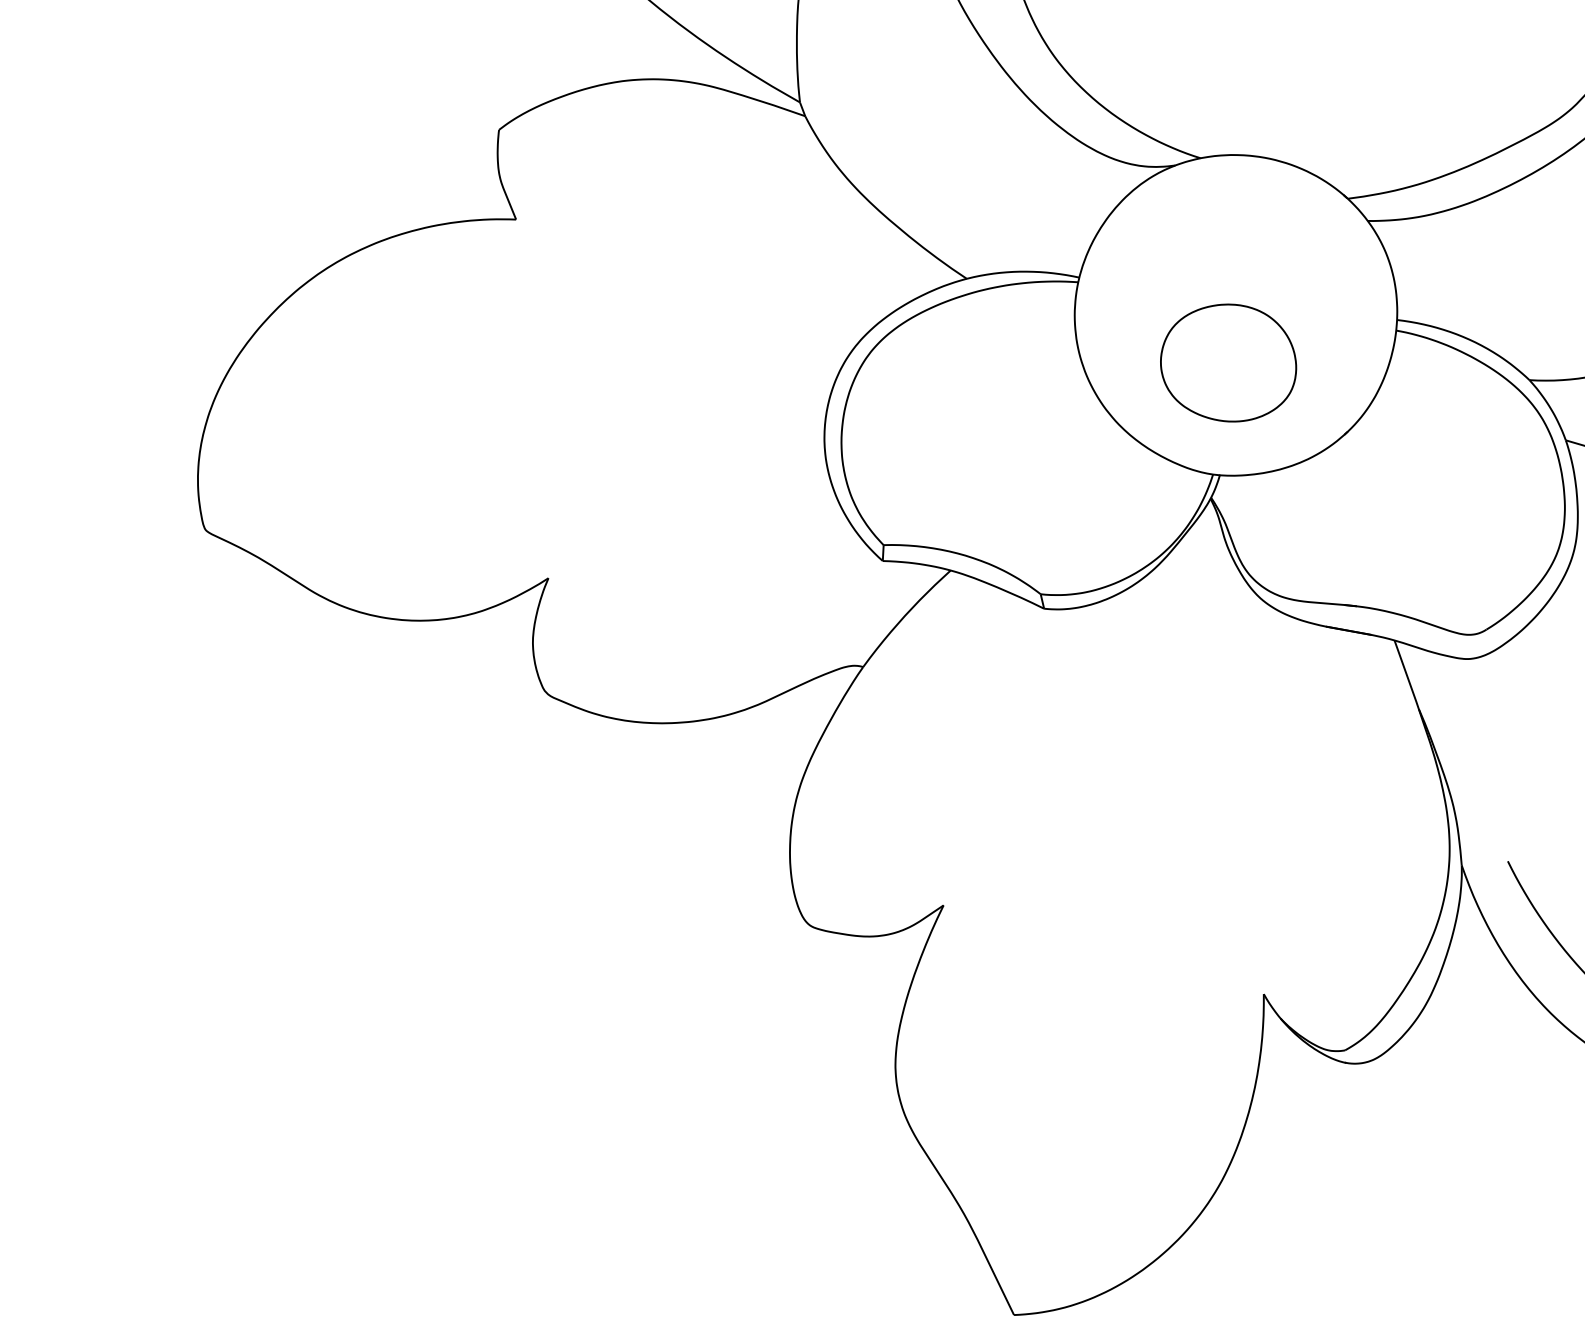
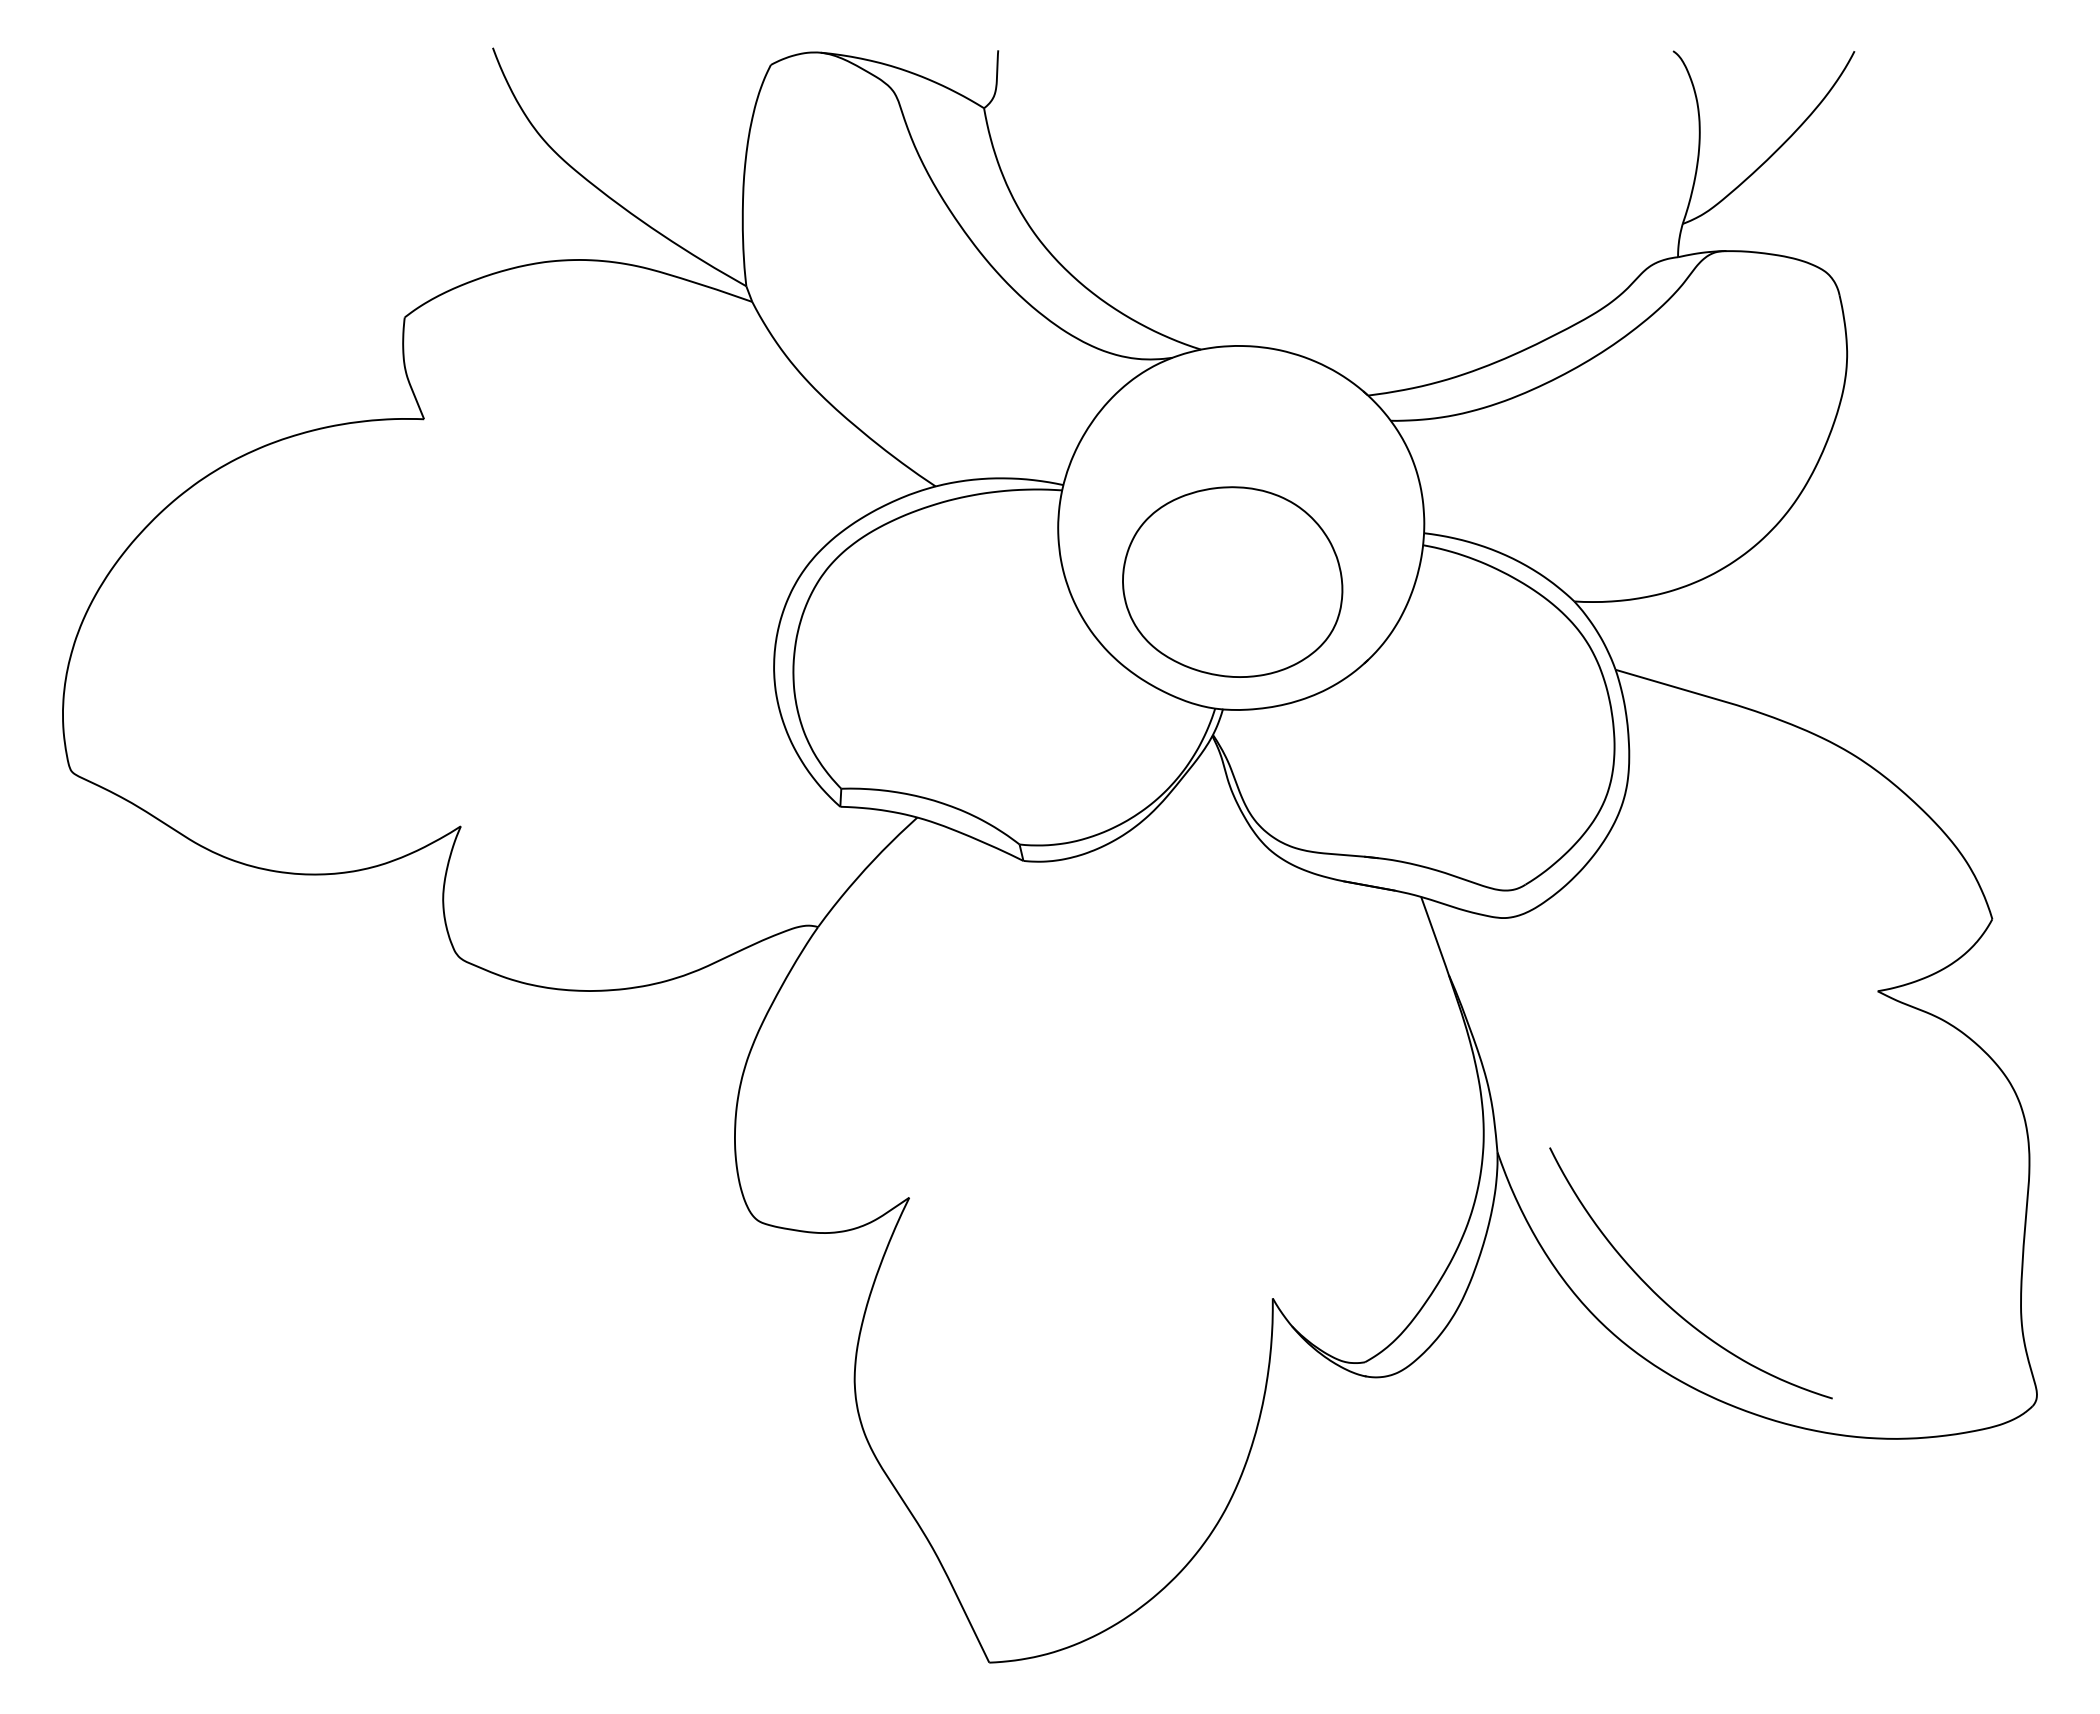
part: (1228, 362) -> (1232, 581), size x1.43

